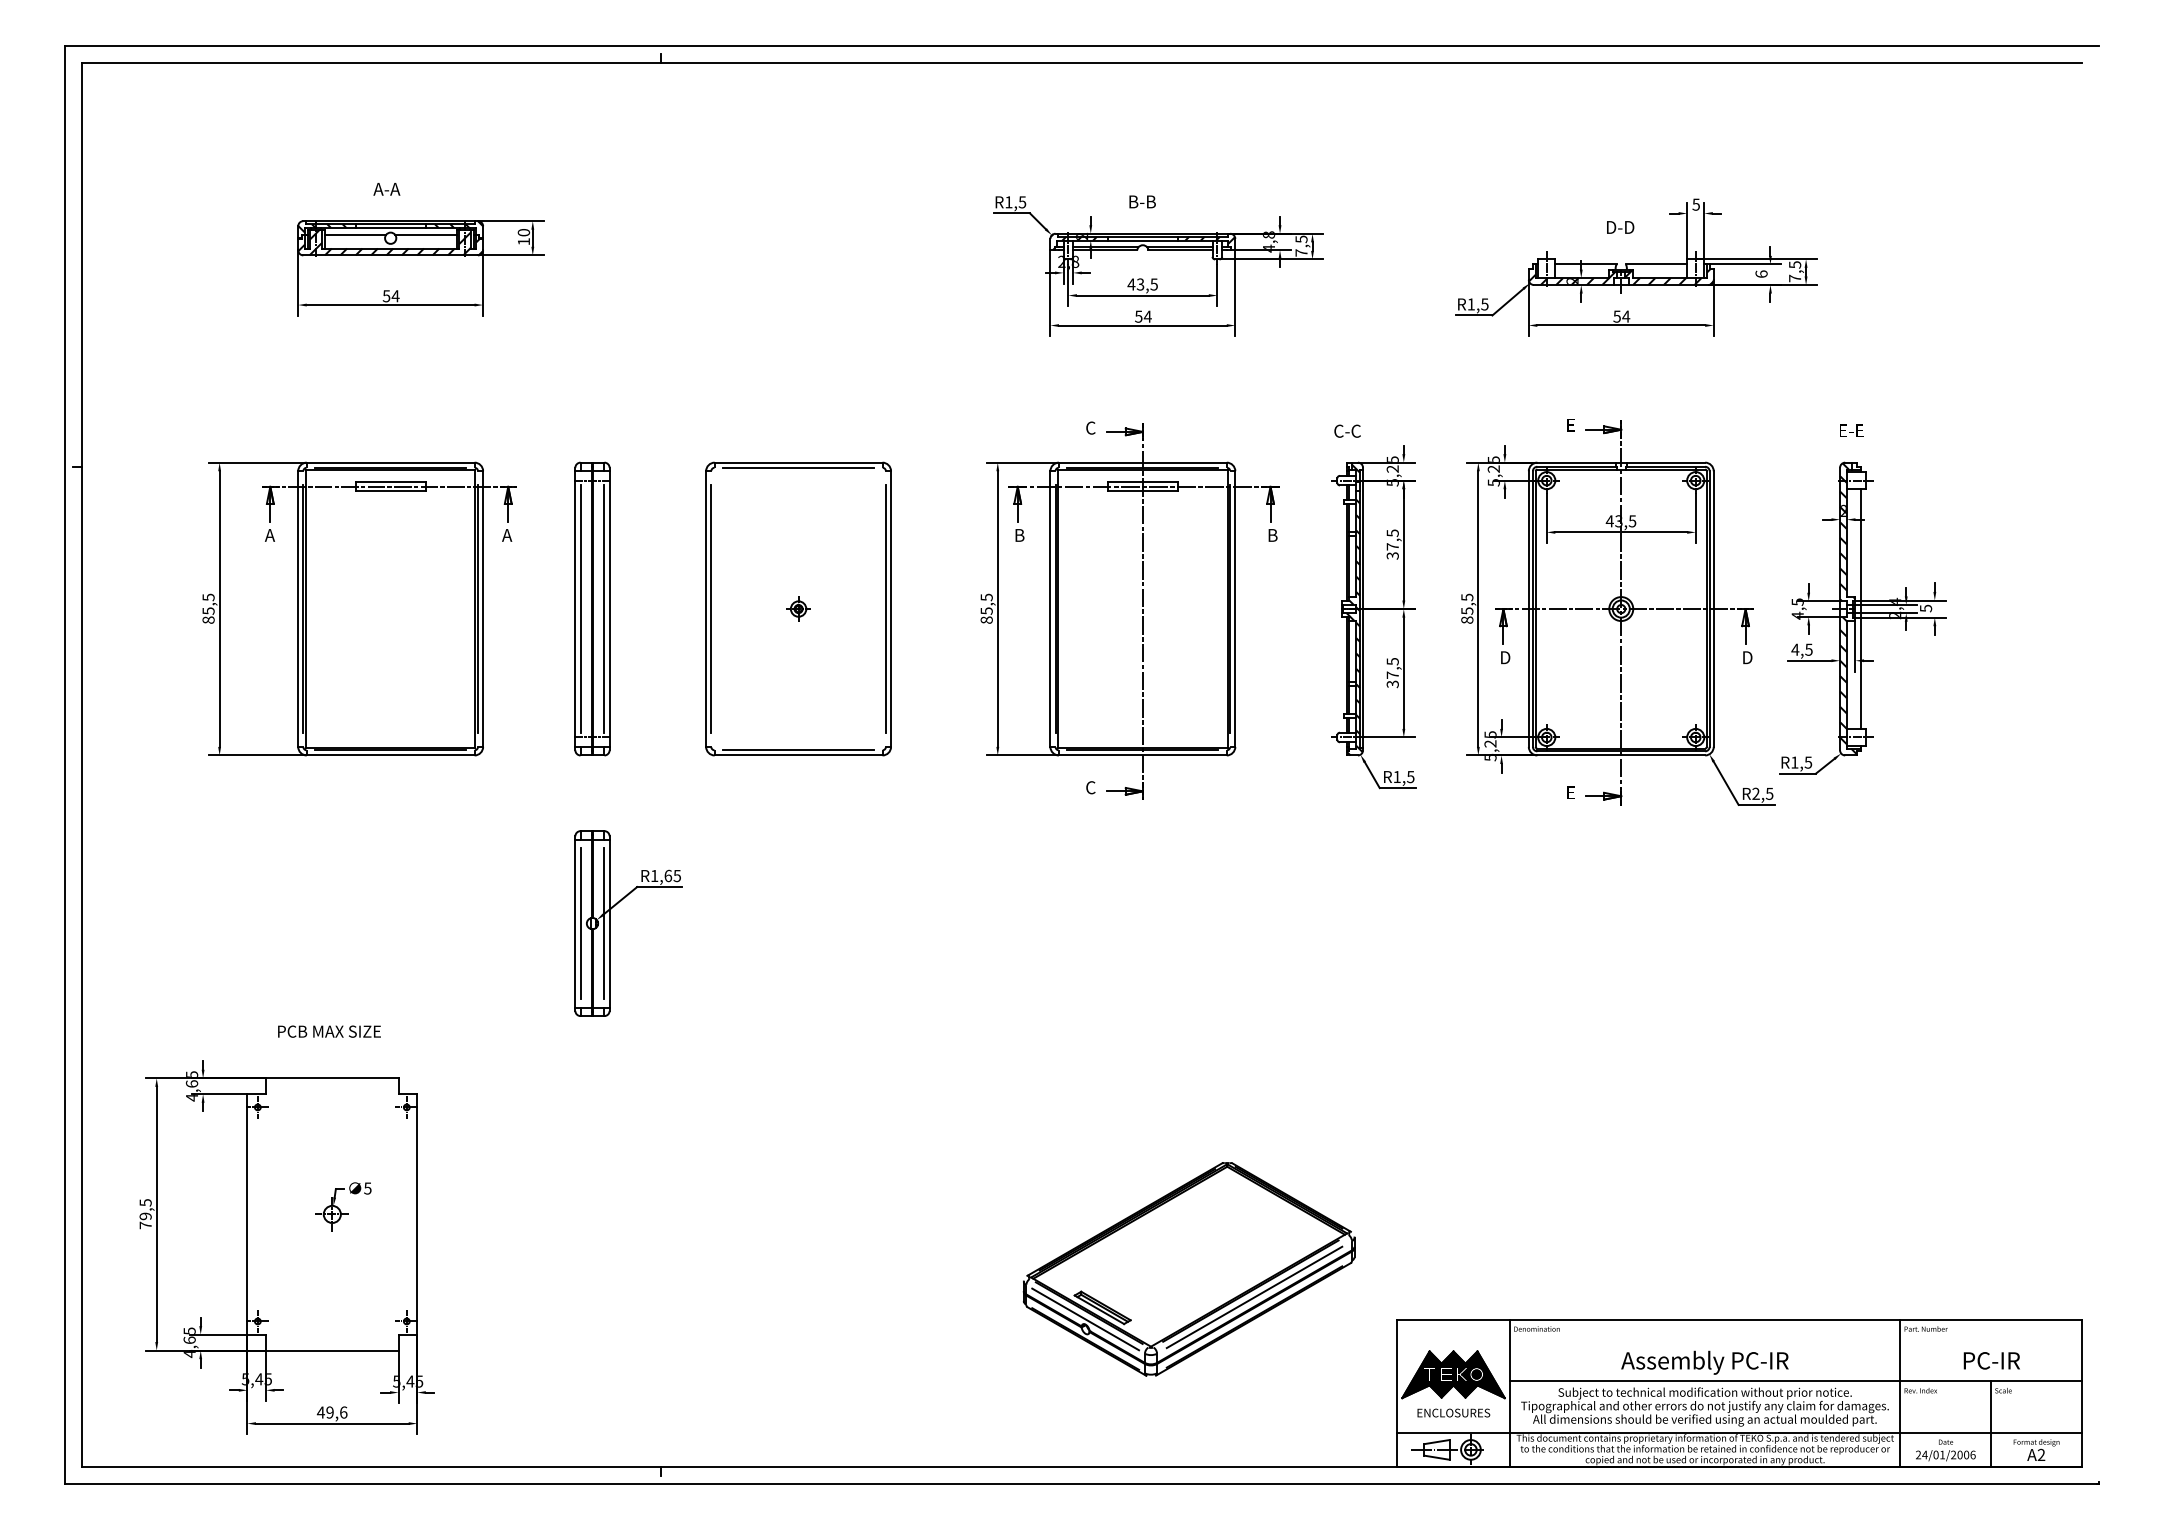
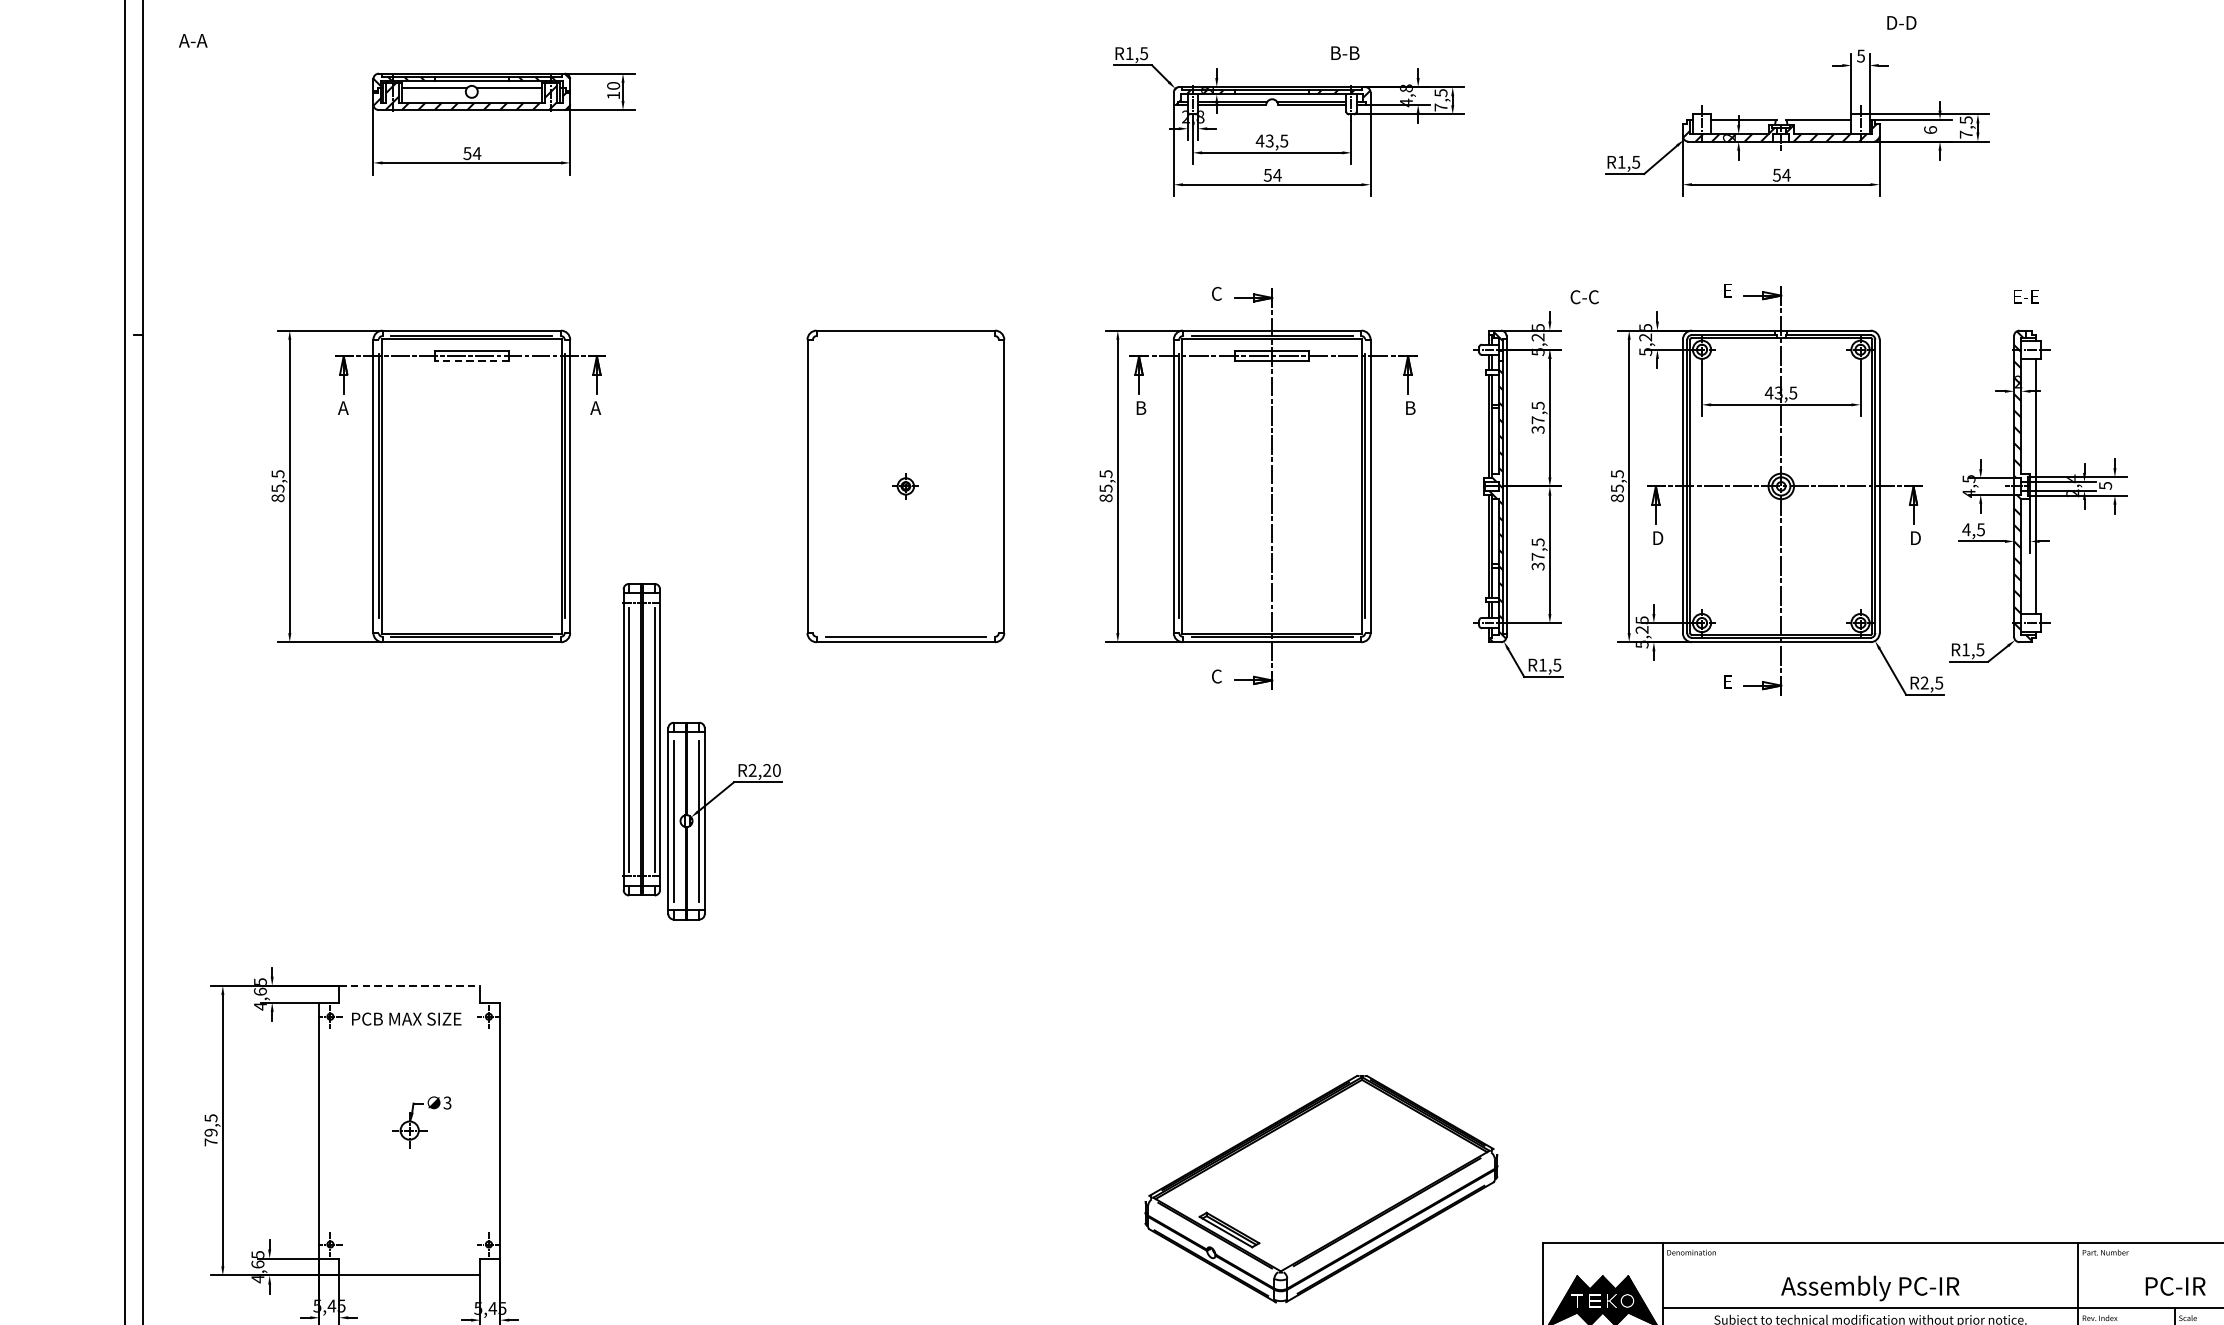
text: (386, 189) -> (192, 41), moved
text: (1142, 201) -> (1345, 52), moved
text: (1620, 227) -> (1901, 22), moved
text: (1347, 430) -> (1584, 296), moved
line: (798, 467) -> (905, 335), removed
line: (390, 491) -> (471, 361), solid -> dashed
part: (592, 608) -> (641, 739), moved
line: (711, 609) -> (813, 486), removed
line: (885, 609) -> (998, 486), removed
text: (666, 875) -> (765, 769), R1,65 -> R2,20
text: (329, 1031) -> (406, 1018), moved
line: (332, 1078) -> (409, 985), solid -> dashed
text: (367, 1187) -> (447, 1101), 5 -> 3
line: (1254, 1297) -> (1390, 1219), removed
line: (1085, 1319) -> (1211, 1242), removed

